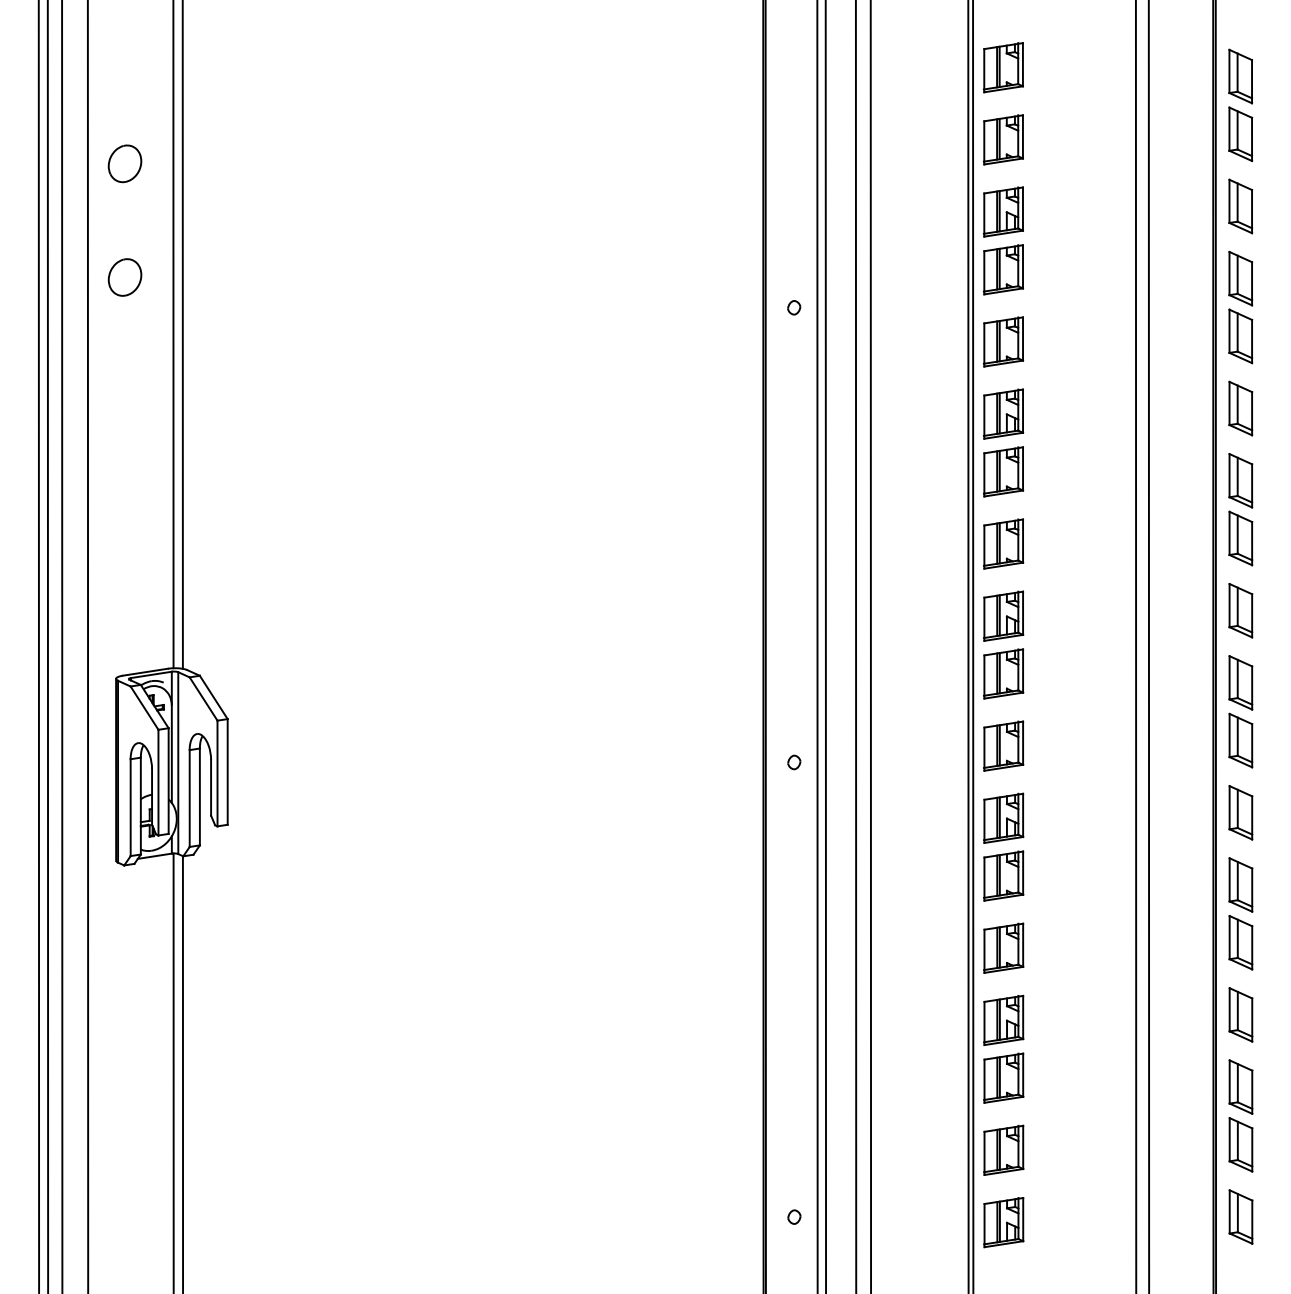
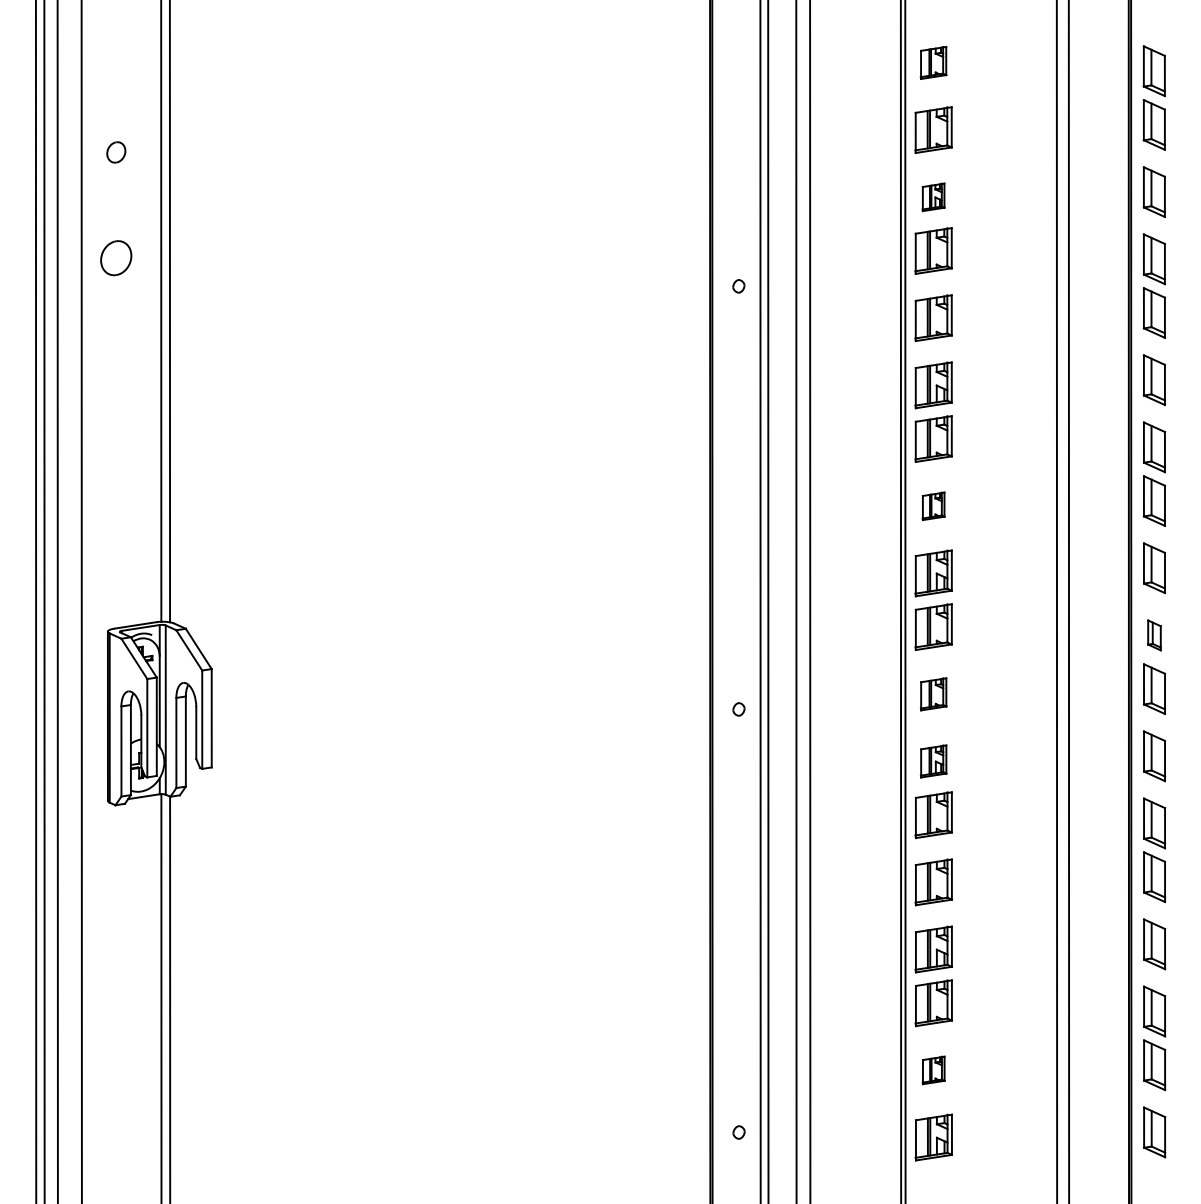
part: (1003, 67) -> (933, 62), size x0.7
part: (125, 163) -> (116, 152), size x0.6
part: (1003, 212) -> (933, 197), size x0.6
part: (1003, 544) -> (933, 506), size x0.6
part: (1240, 683) -> (1154, 635), size x0.6
part: (1003, 746) -> (933, 694), size x0.7
part: (1003, 818) -> (933, 761), size x0.7
part: (1003, 1150) -> (933, 1070), size x0.6

